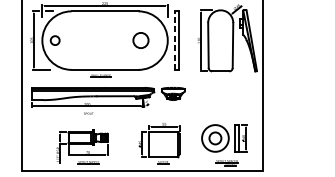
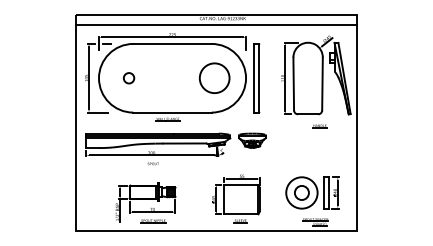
circle: (140, 39) -> (214, 77), size x1.67
line: (174, 39) -> (254, 77), dashed -> solid
circle: (55, 40) -> (129, 78), moved
part: (230, 81) -> (319, 126), added

